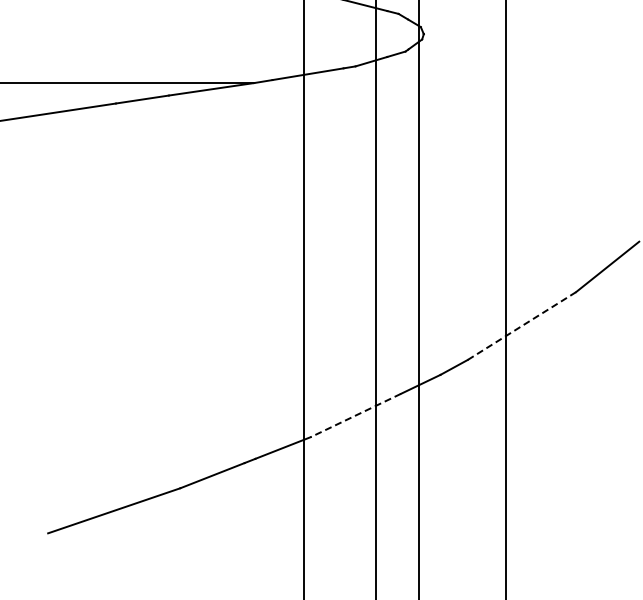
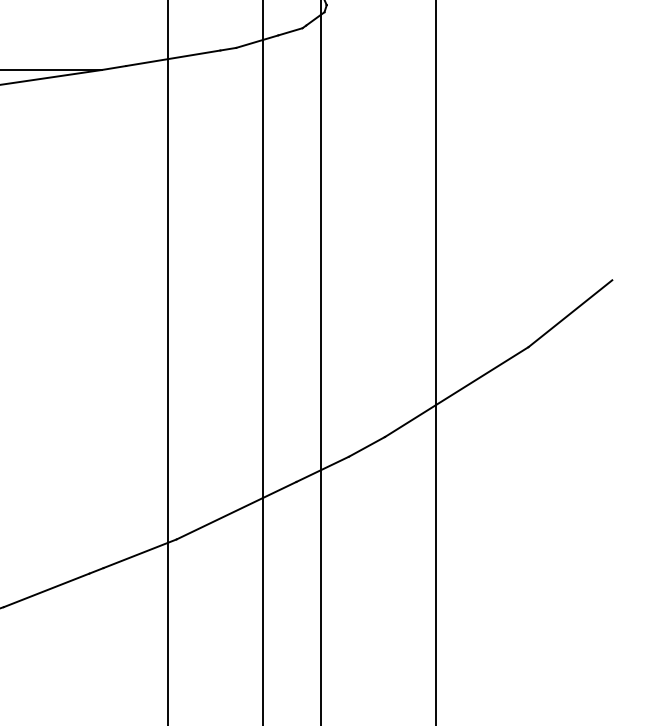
line: (521, 326) -> (456, 392), dashed -> solid
line: (355, 415) -> (236, 510), dashed -> solid

